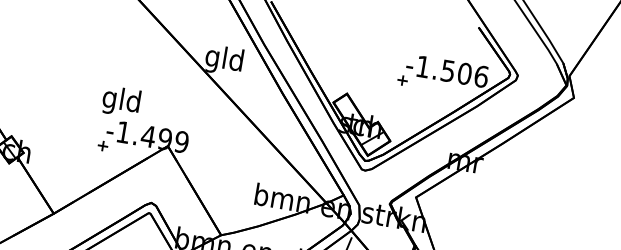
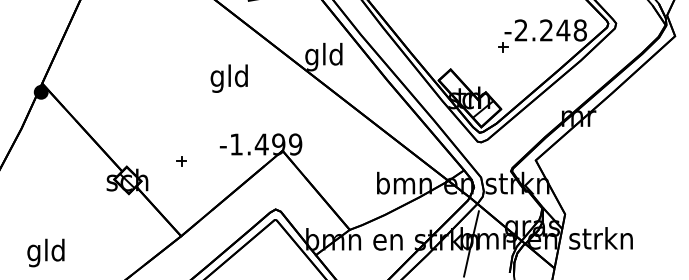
text: (451, 71) -> (550, 30), -1.506 -> -2.248
text: (120, 101) -> (228, 78), moved
part: (102, 146) -> (181, 161), moved

